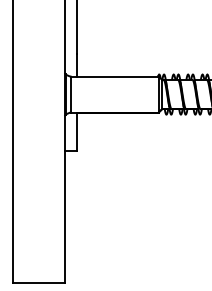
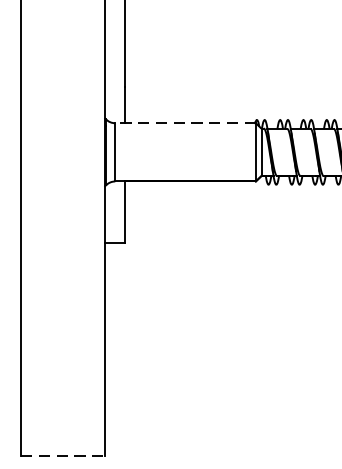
line: (115, 76) -> (186, 123), solid -> dashed
line: (39, 282) -> (63, 455), solid -> dashed

